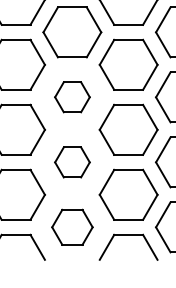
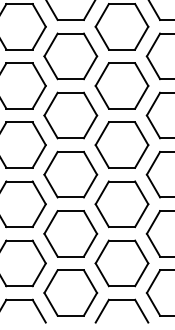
part: (72, 97) -> (70, 174), size x1.67
part: (72, 161) -> (70, 233), size x1.67
part: (72, 226) -> (70, 292), size x1.43

